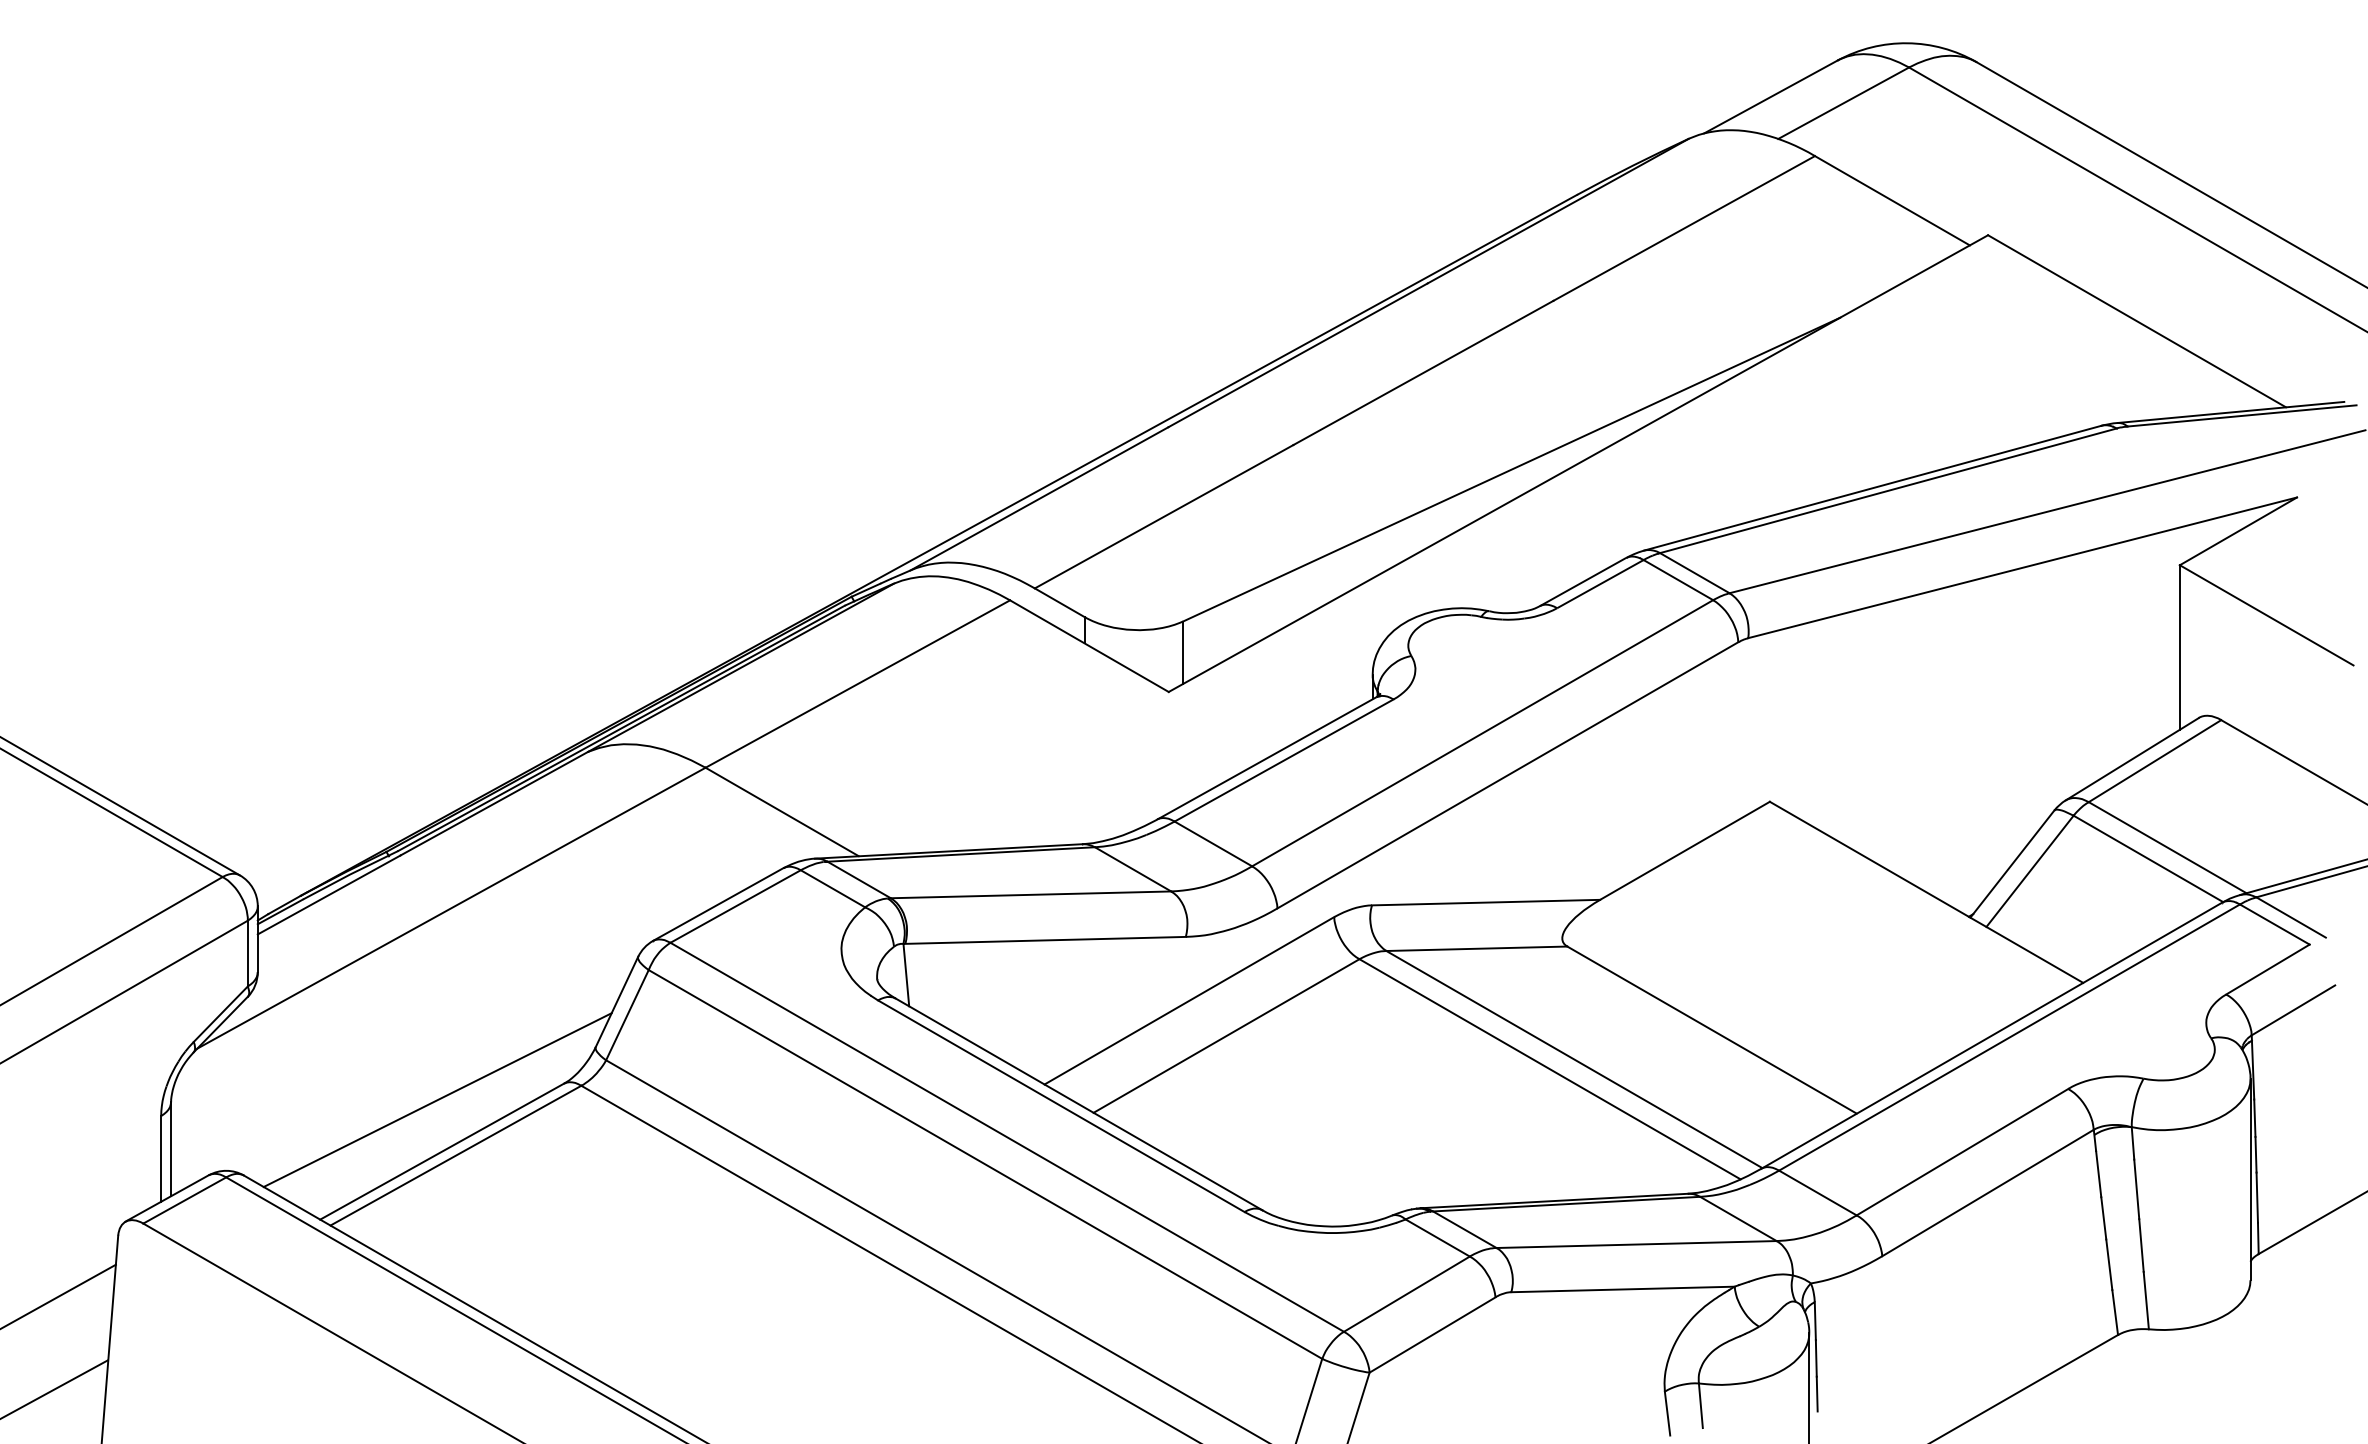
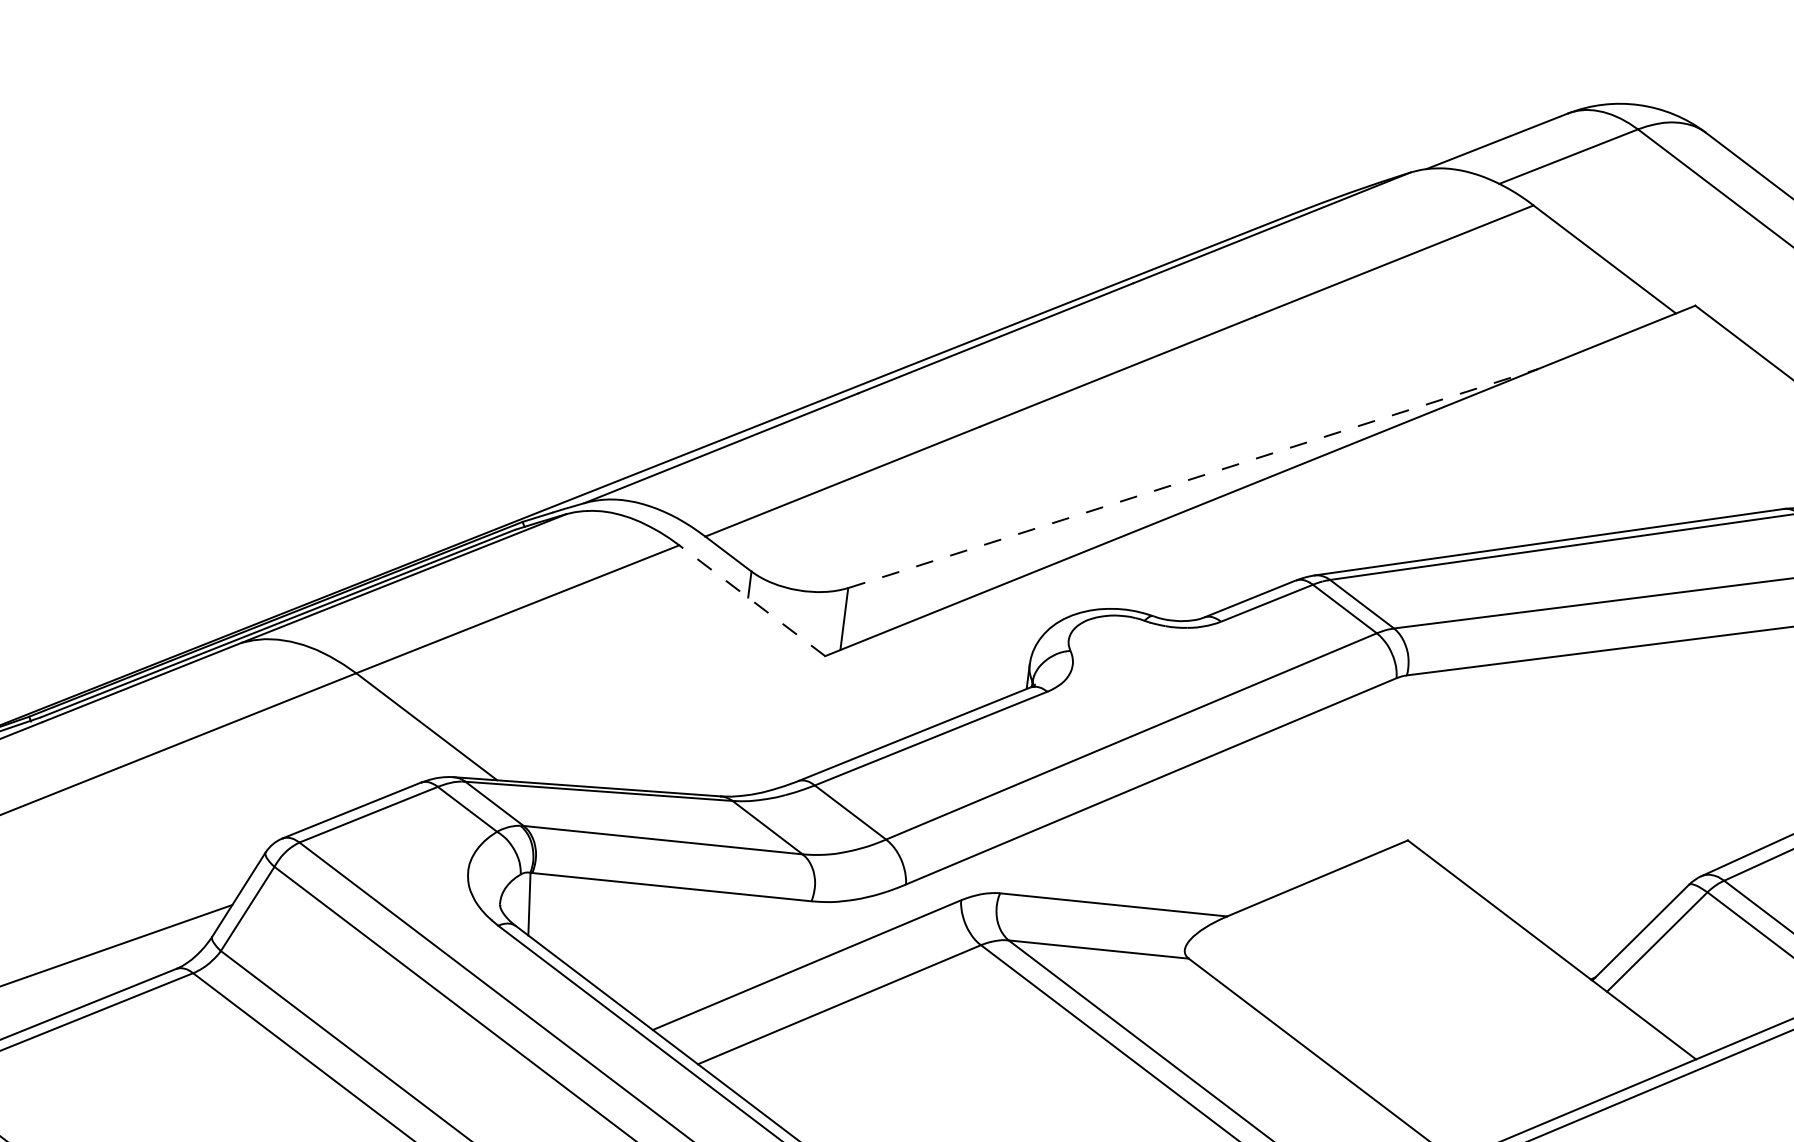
line: (1511, 469) -> (1193, 478), solid -> dashed
line: (1089, 646) -> (752, 601), solid -> dashed

